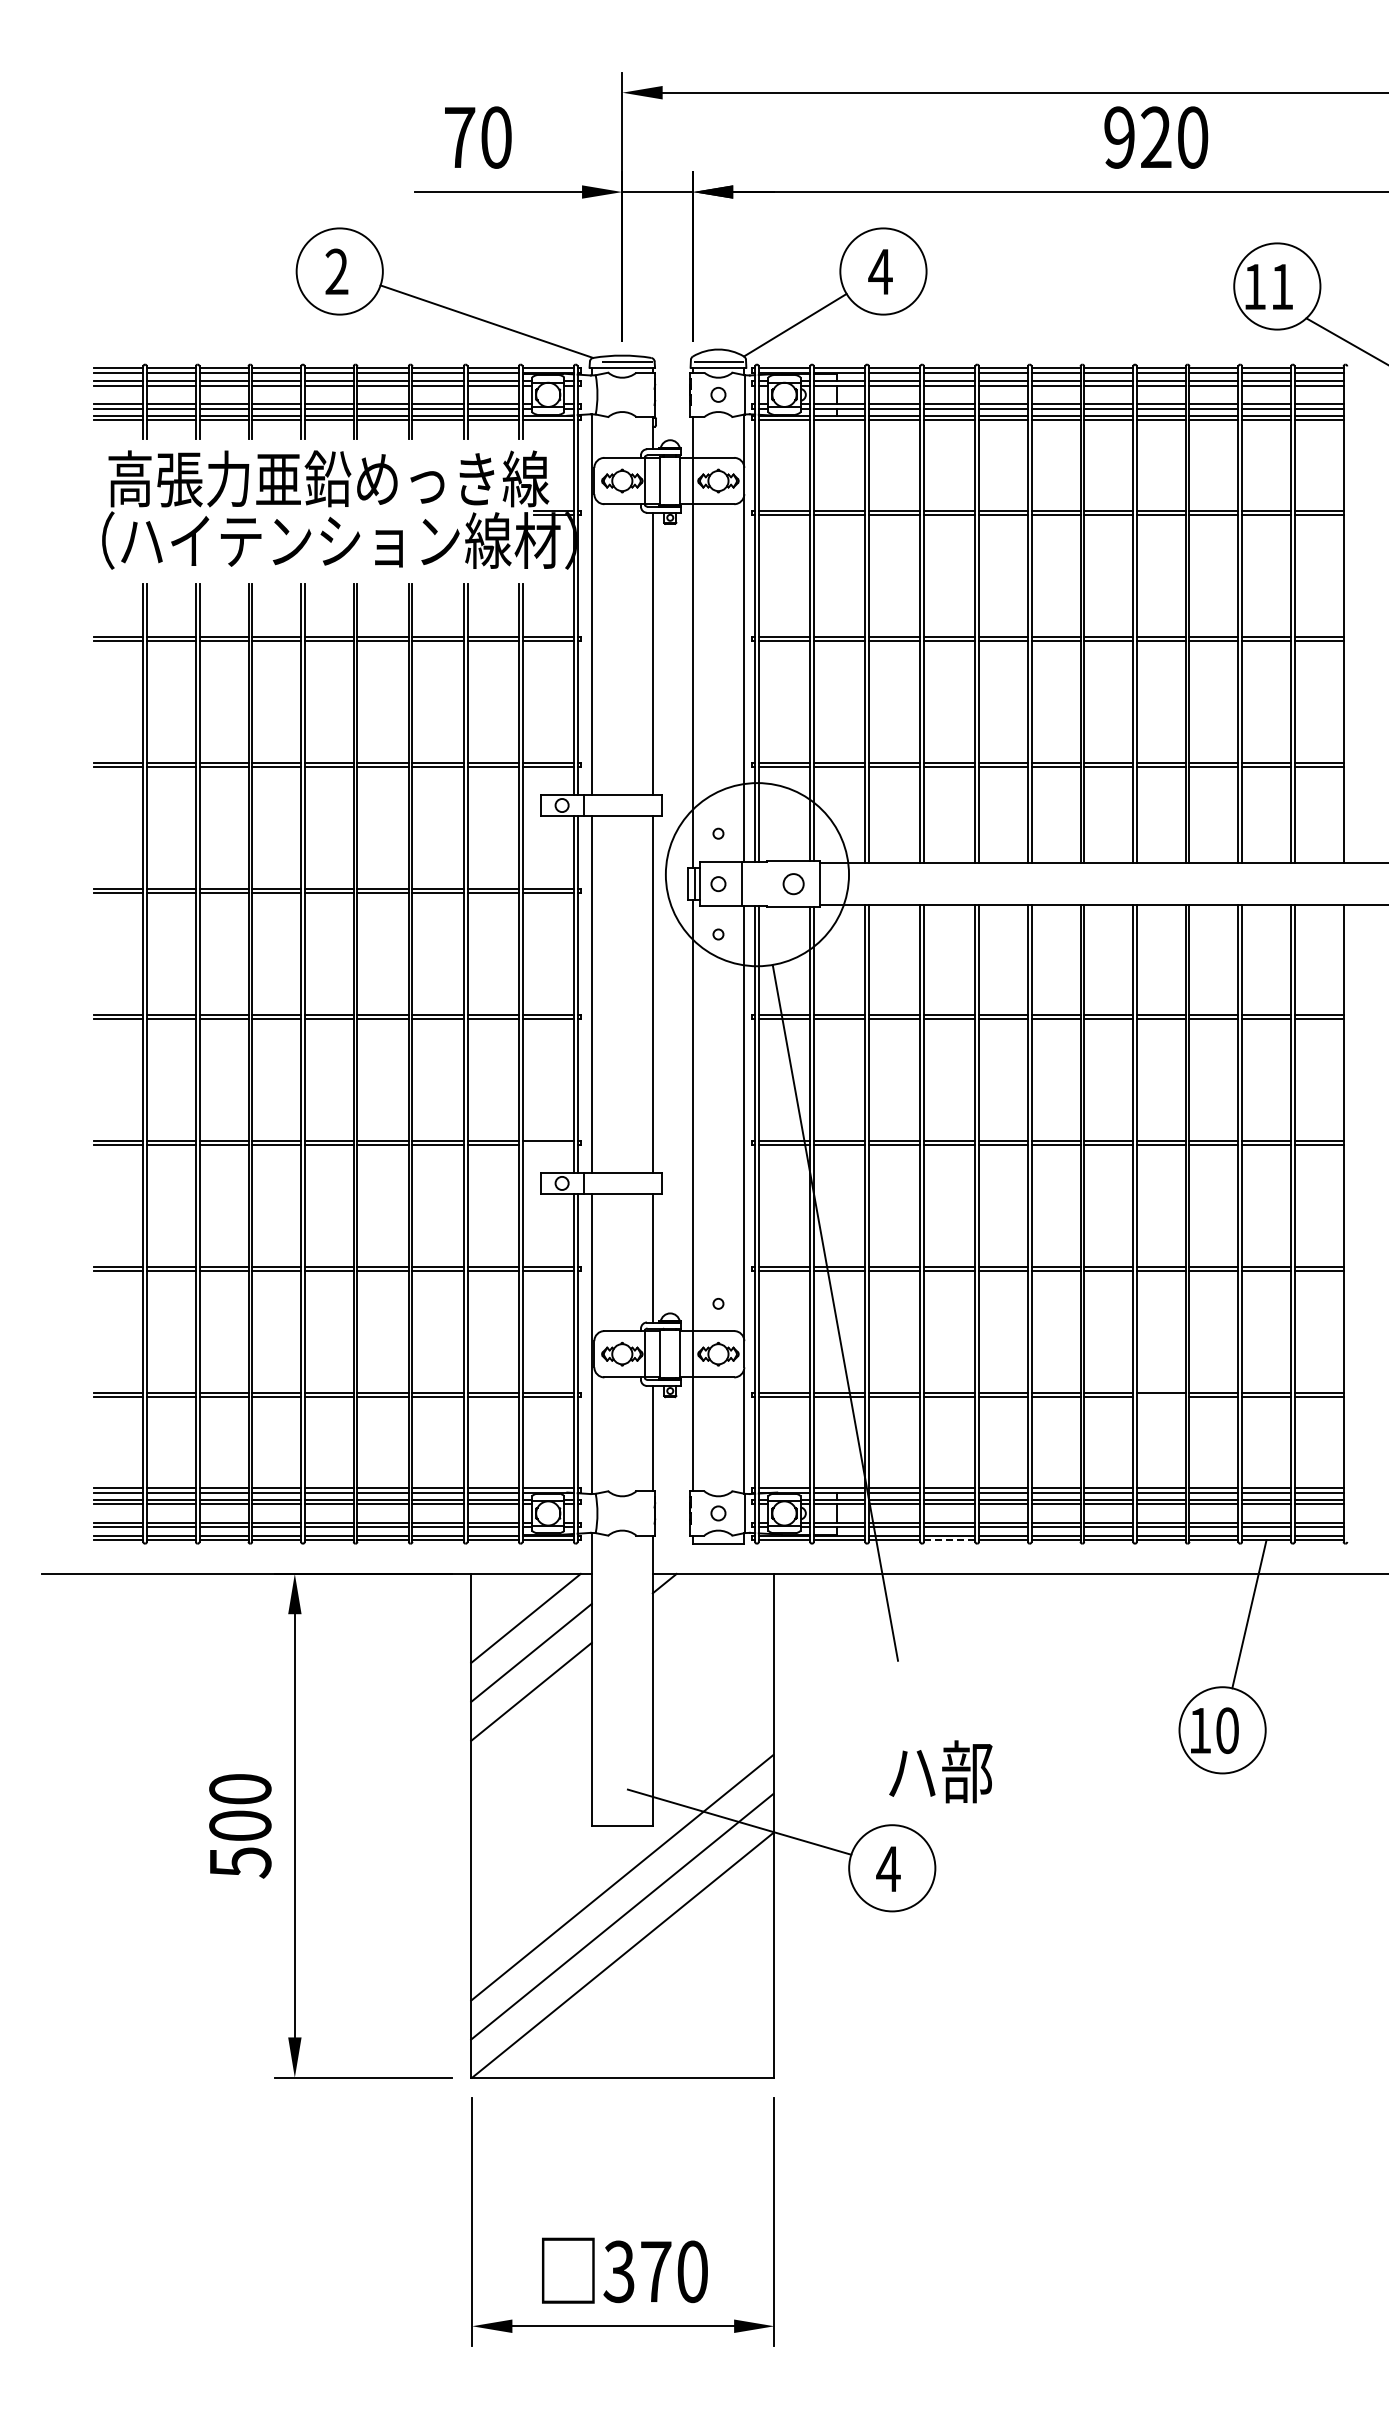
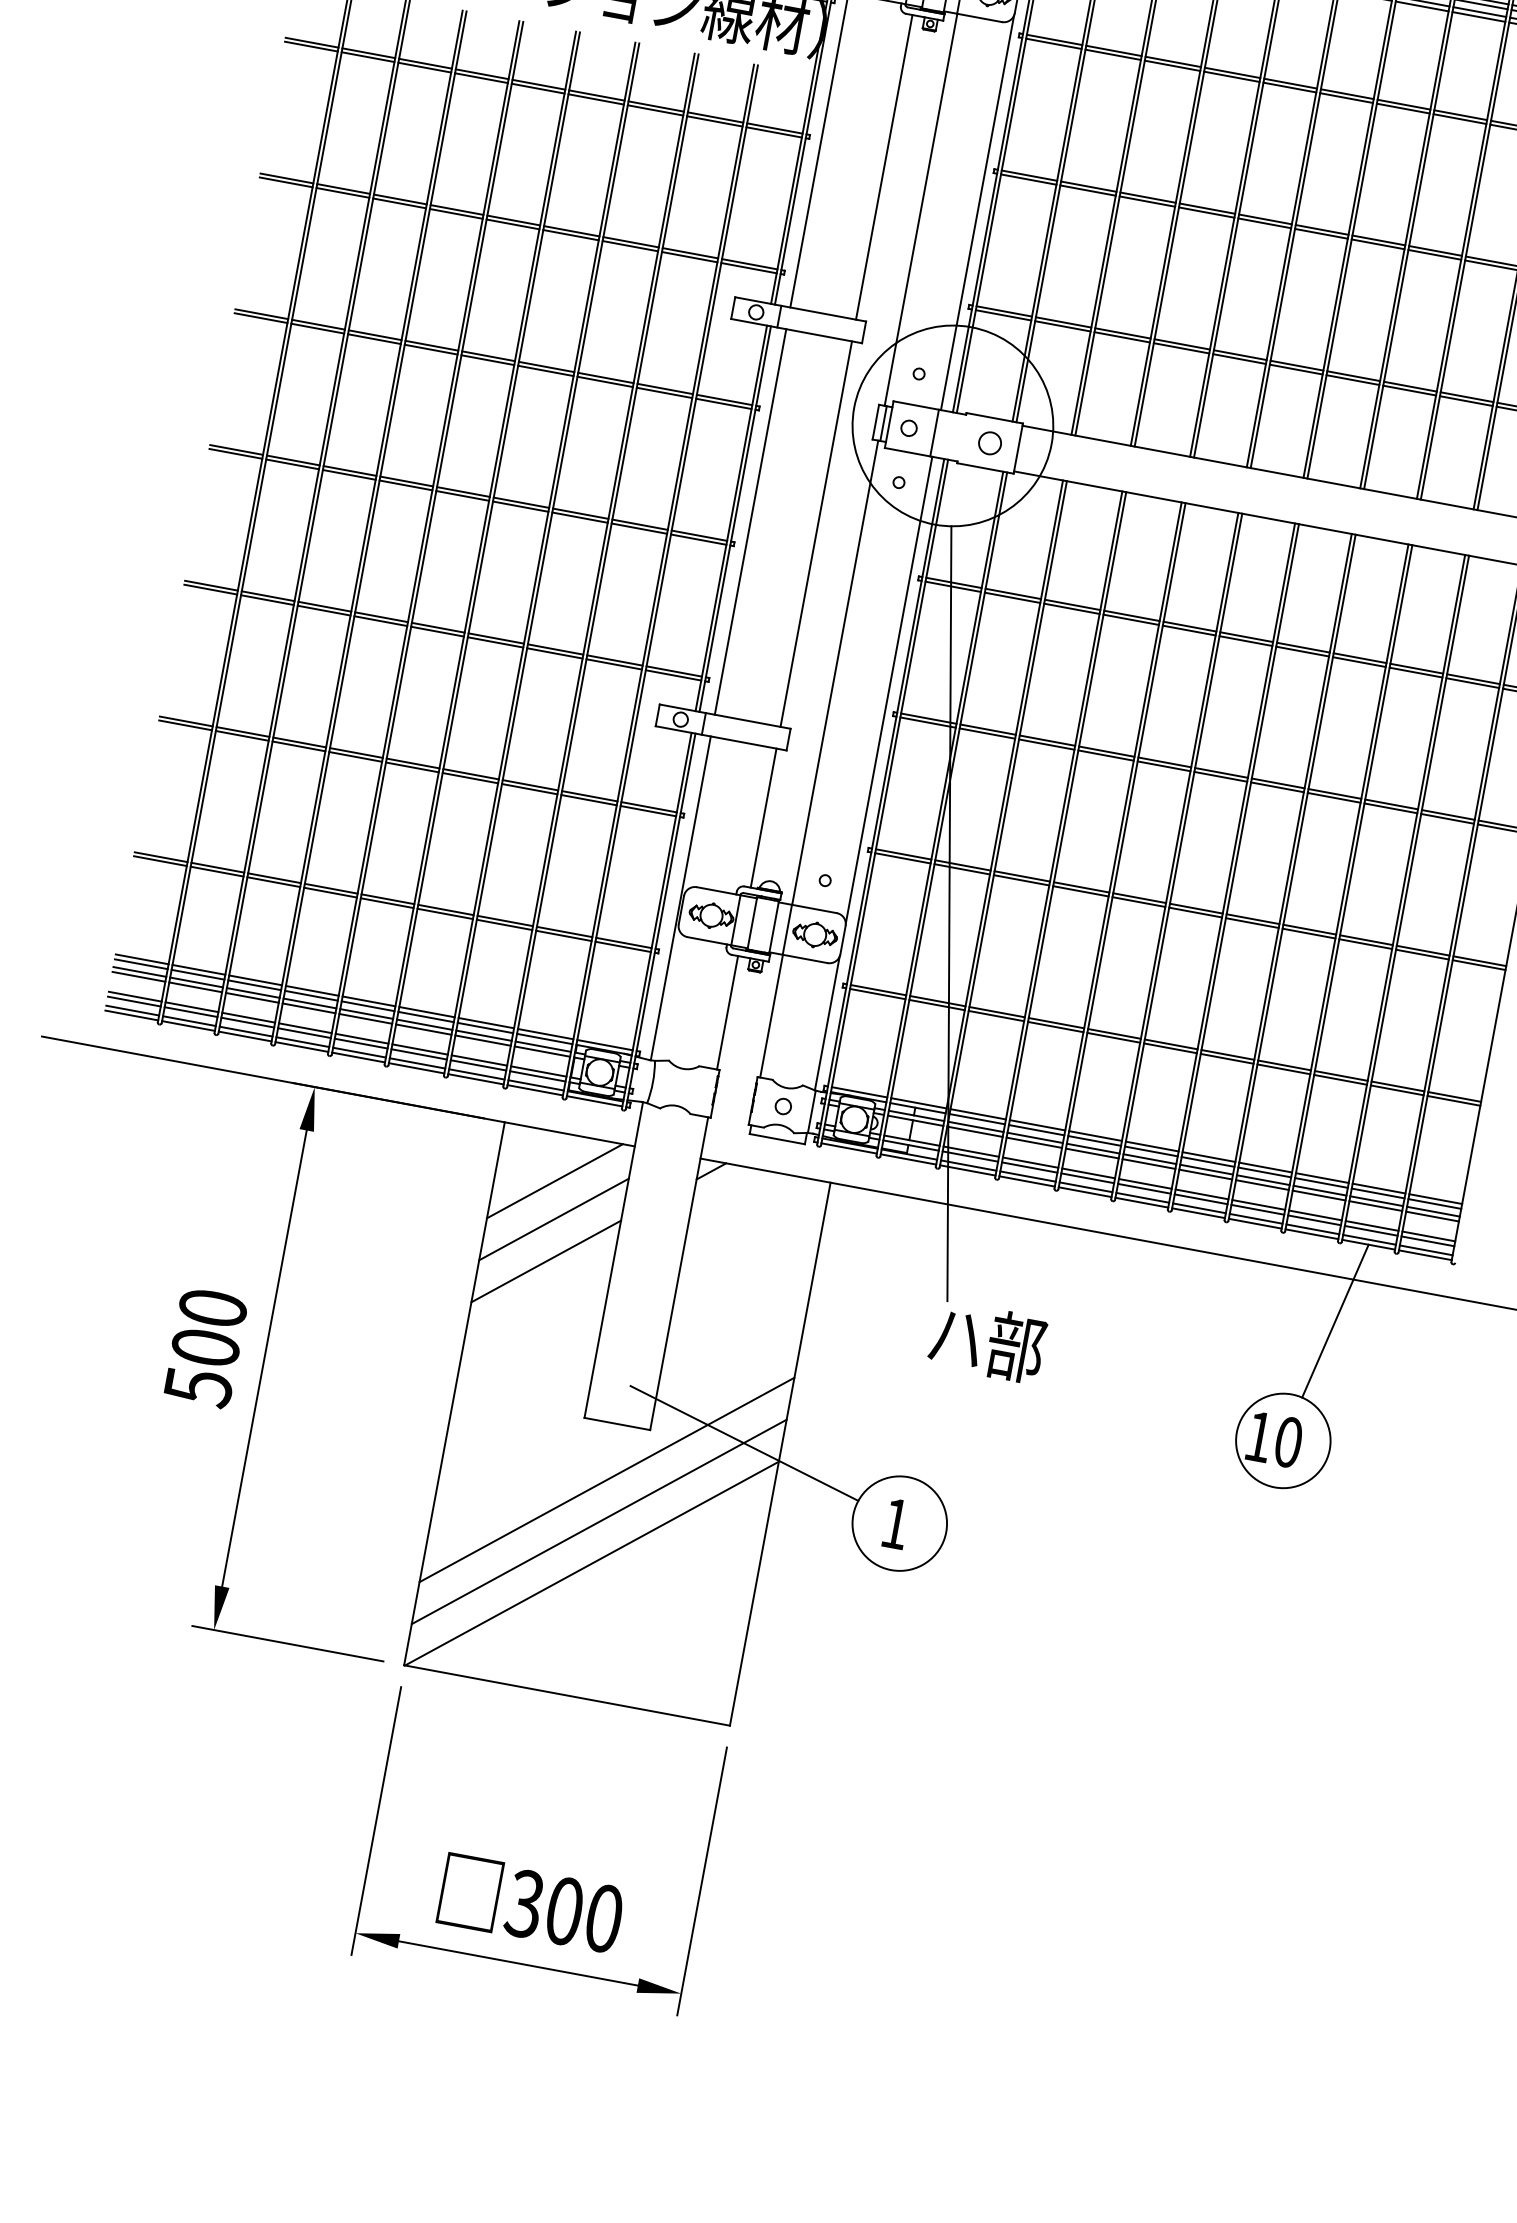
line: (547, 1144) -> (672, 674), added
line: (1160, 1396) -> (1283, 1068), added
line: (949, 1540) -> (1026, 1181), dashed -> solid
text: (940, 1771) -> (987, 1341), moved
text: (888, 1868) -> (895, 1523), 4 -> 1
text: (656, 2271) -> (565, 1911), 370 -> 300

